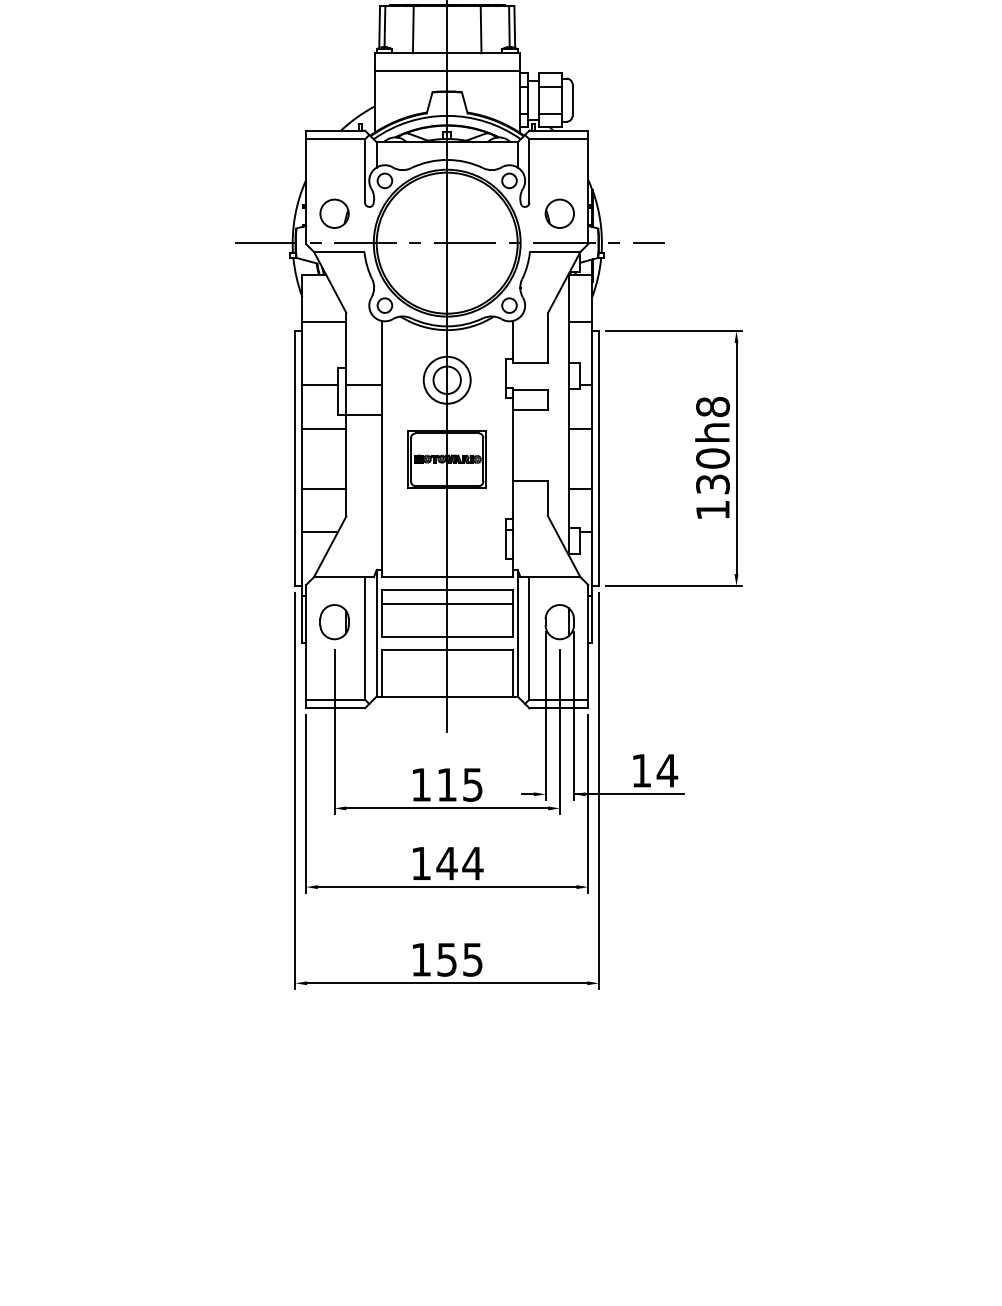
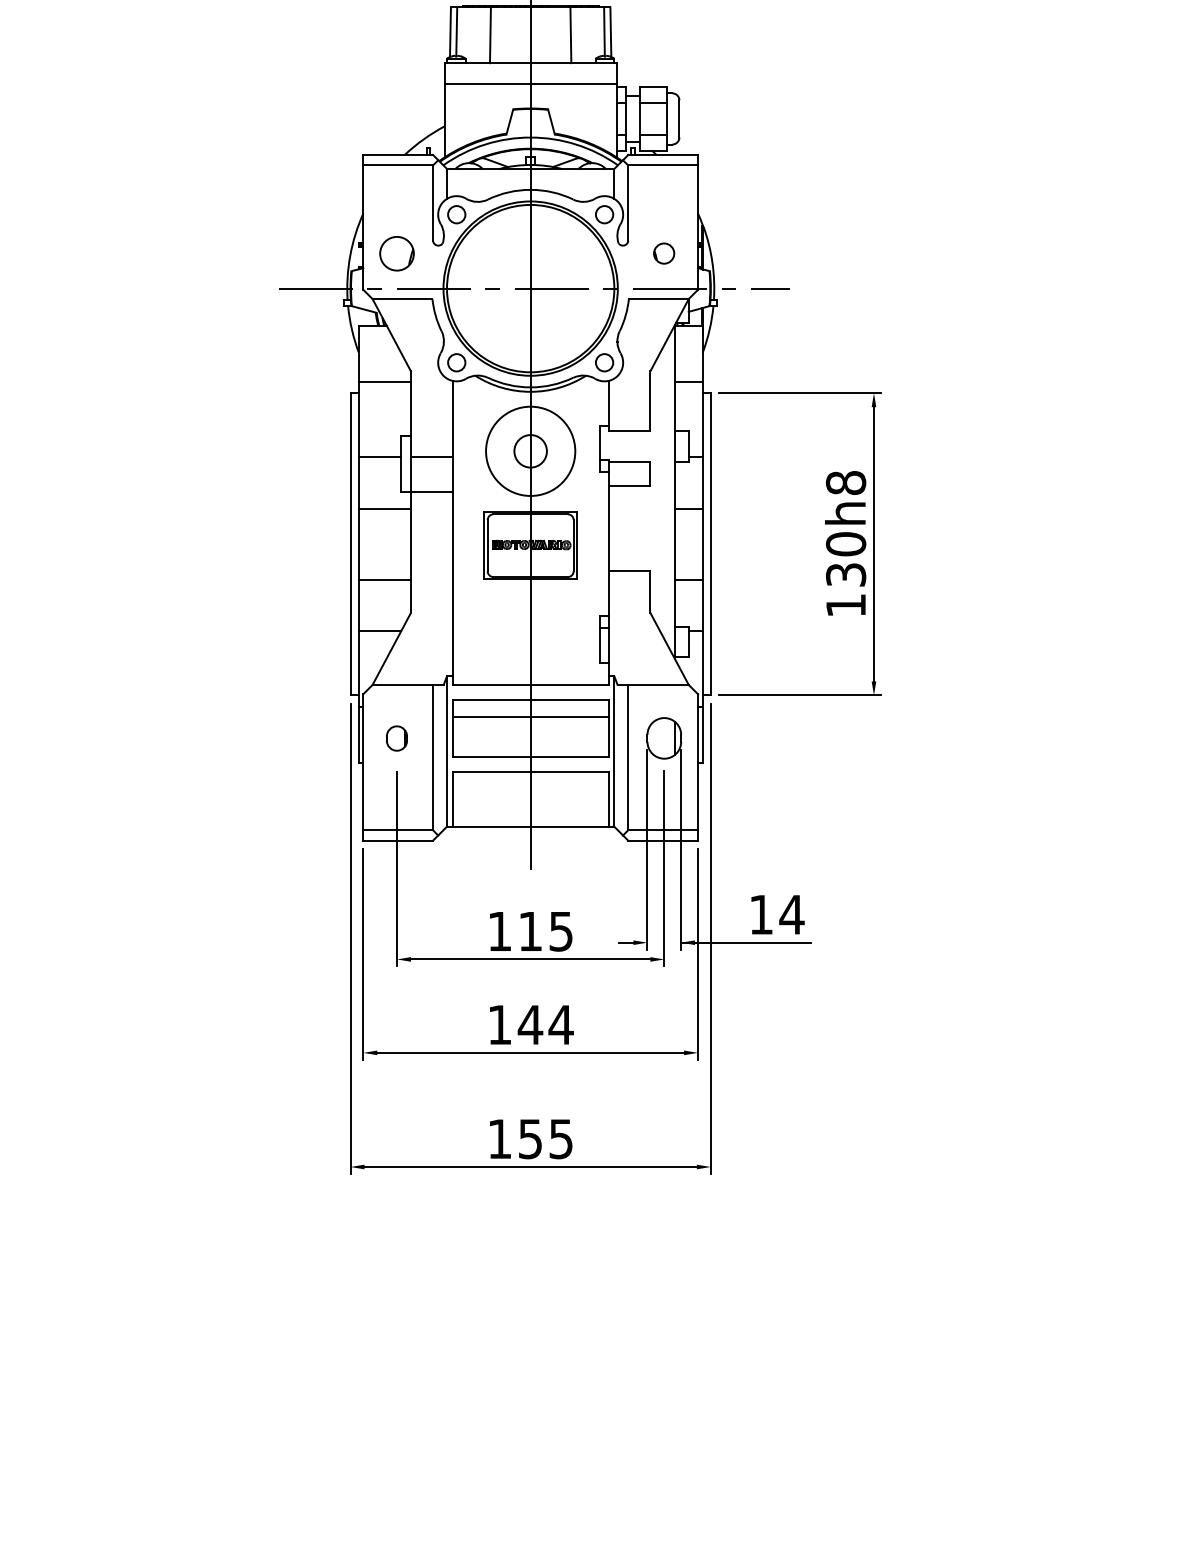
part: (559, 213) -> (663, 253), size x0.6
circle: (446, 379) -> (529, 450), size x1.6
part: (334, 622) -> (396, 738), size x0.6

